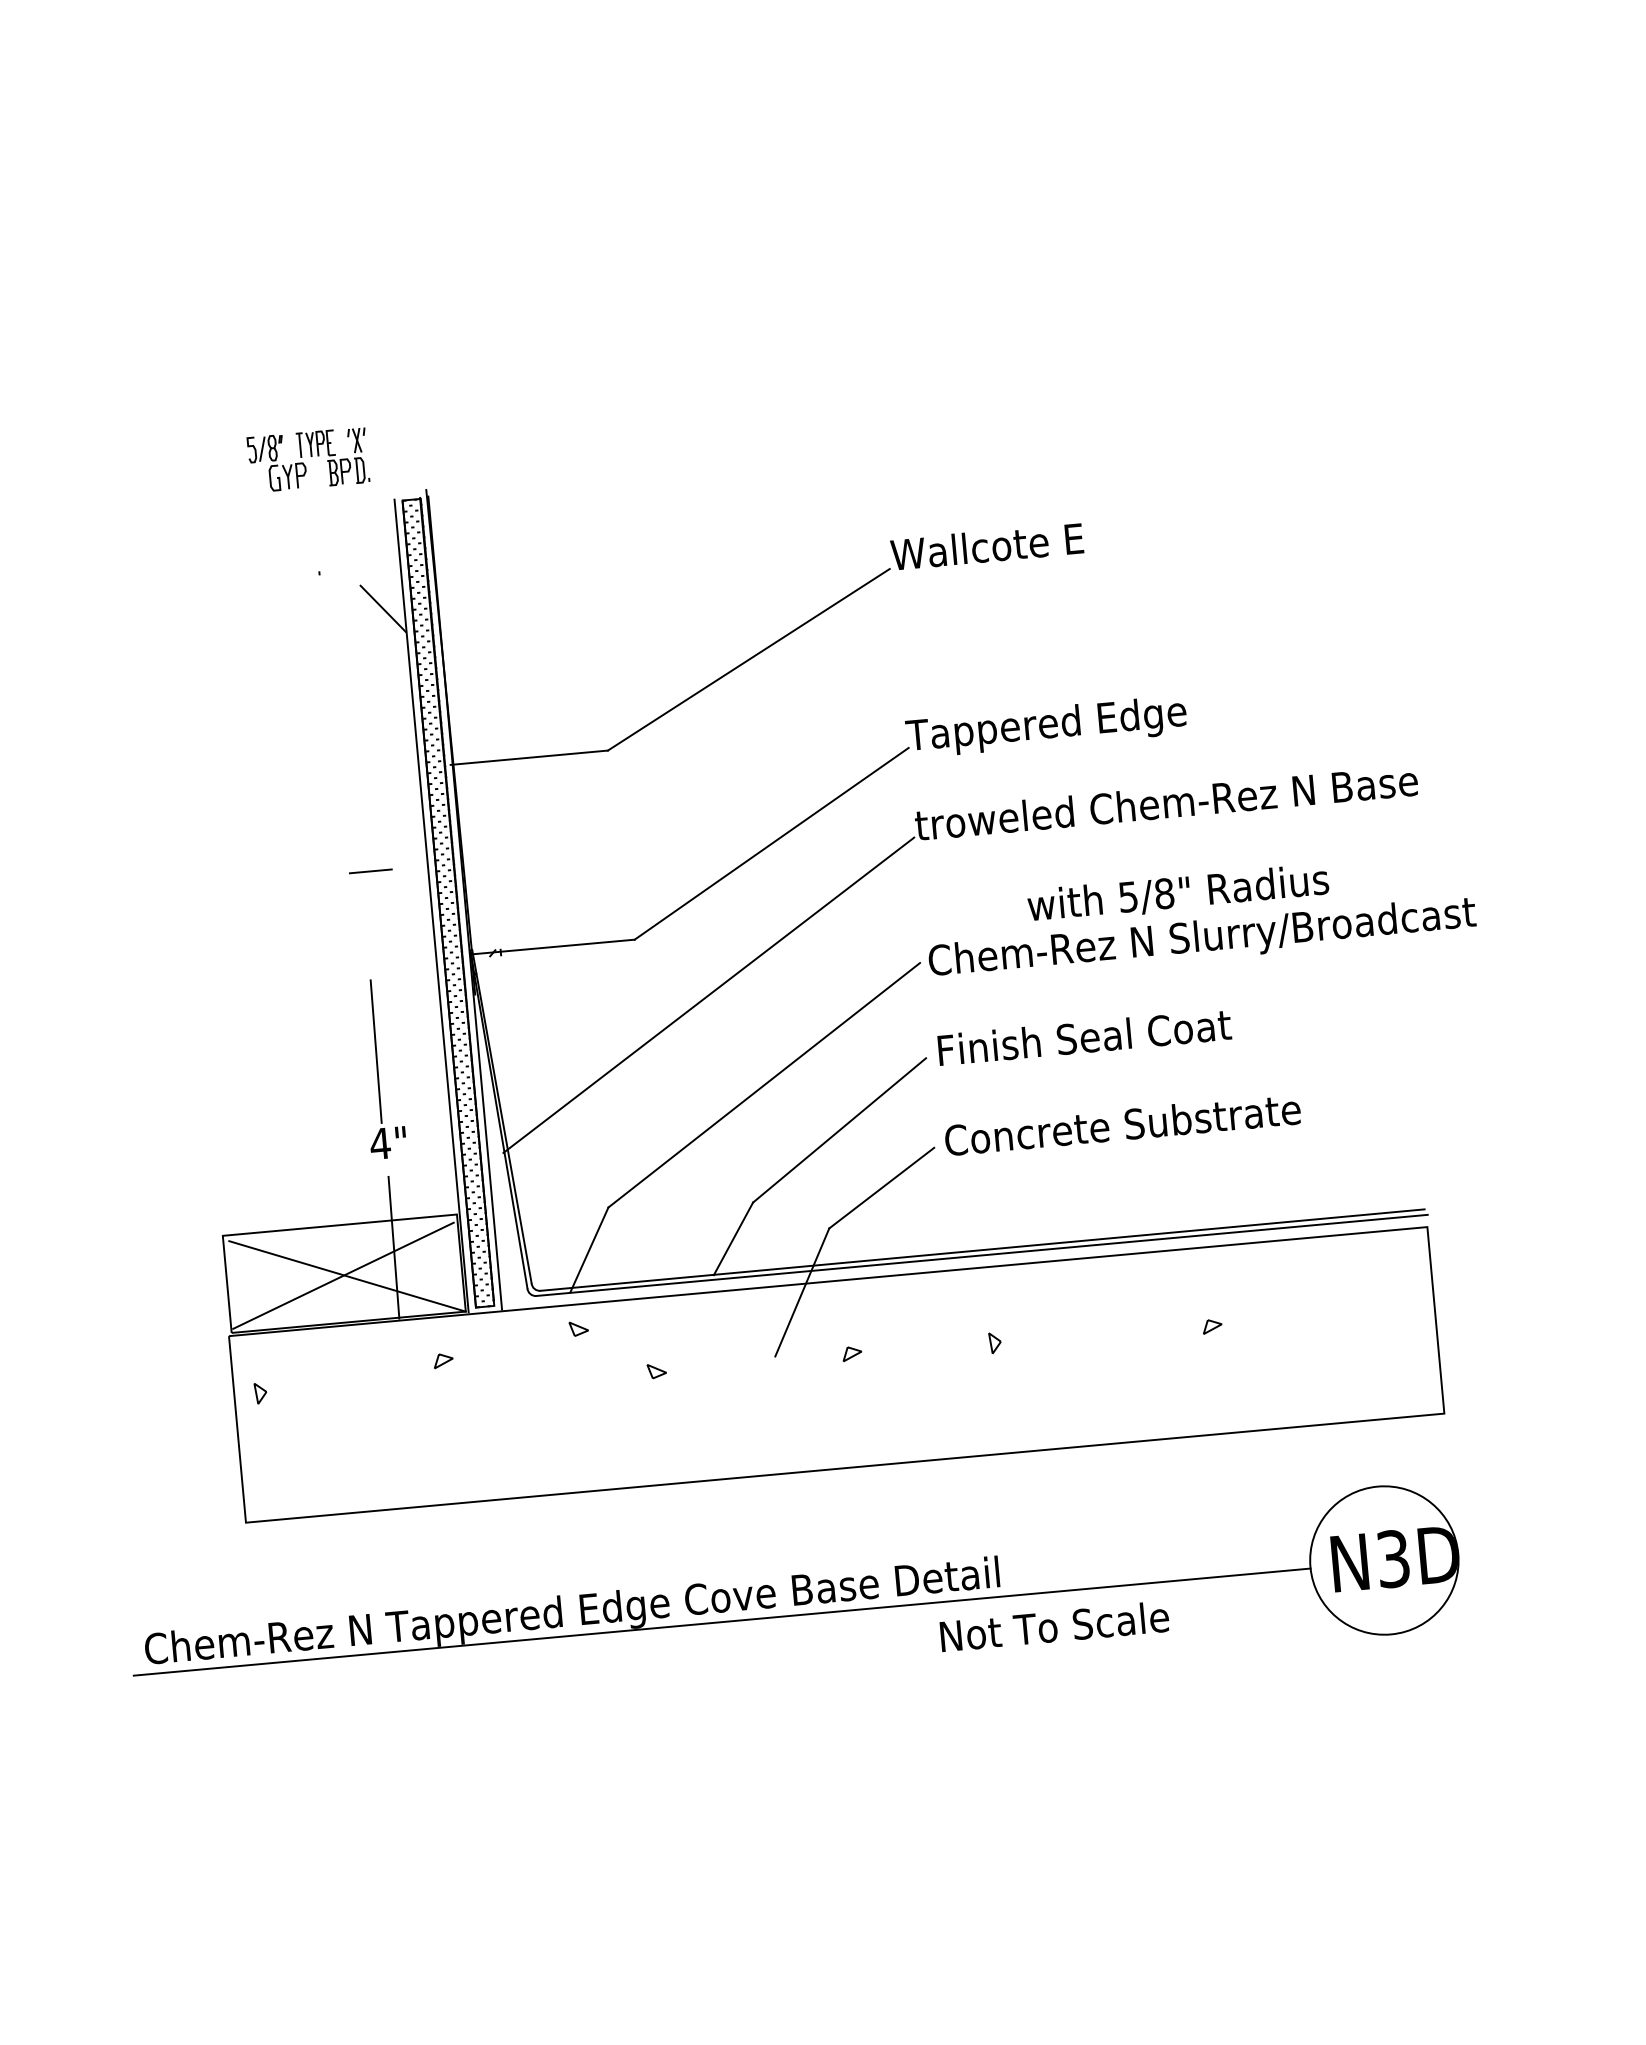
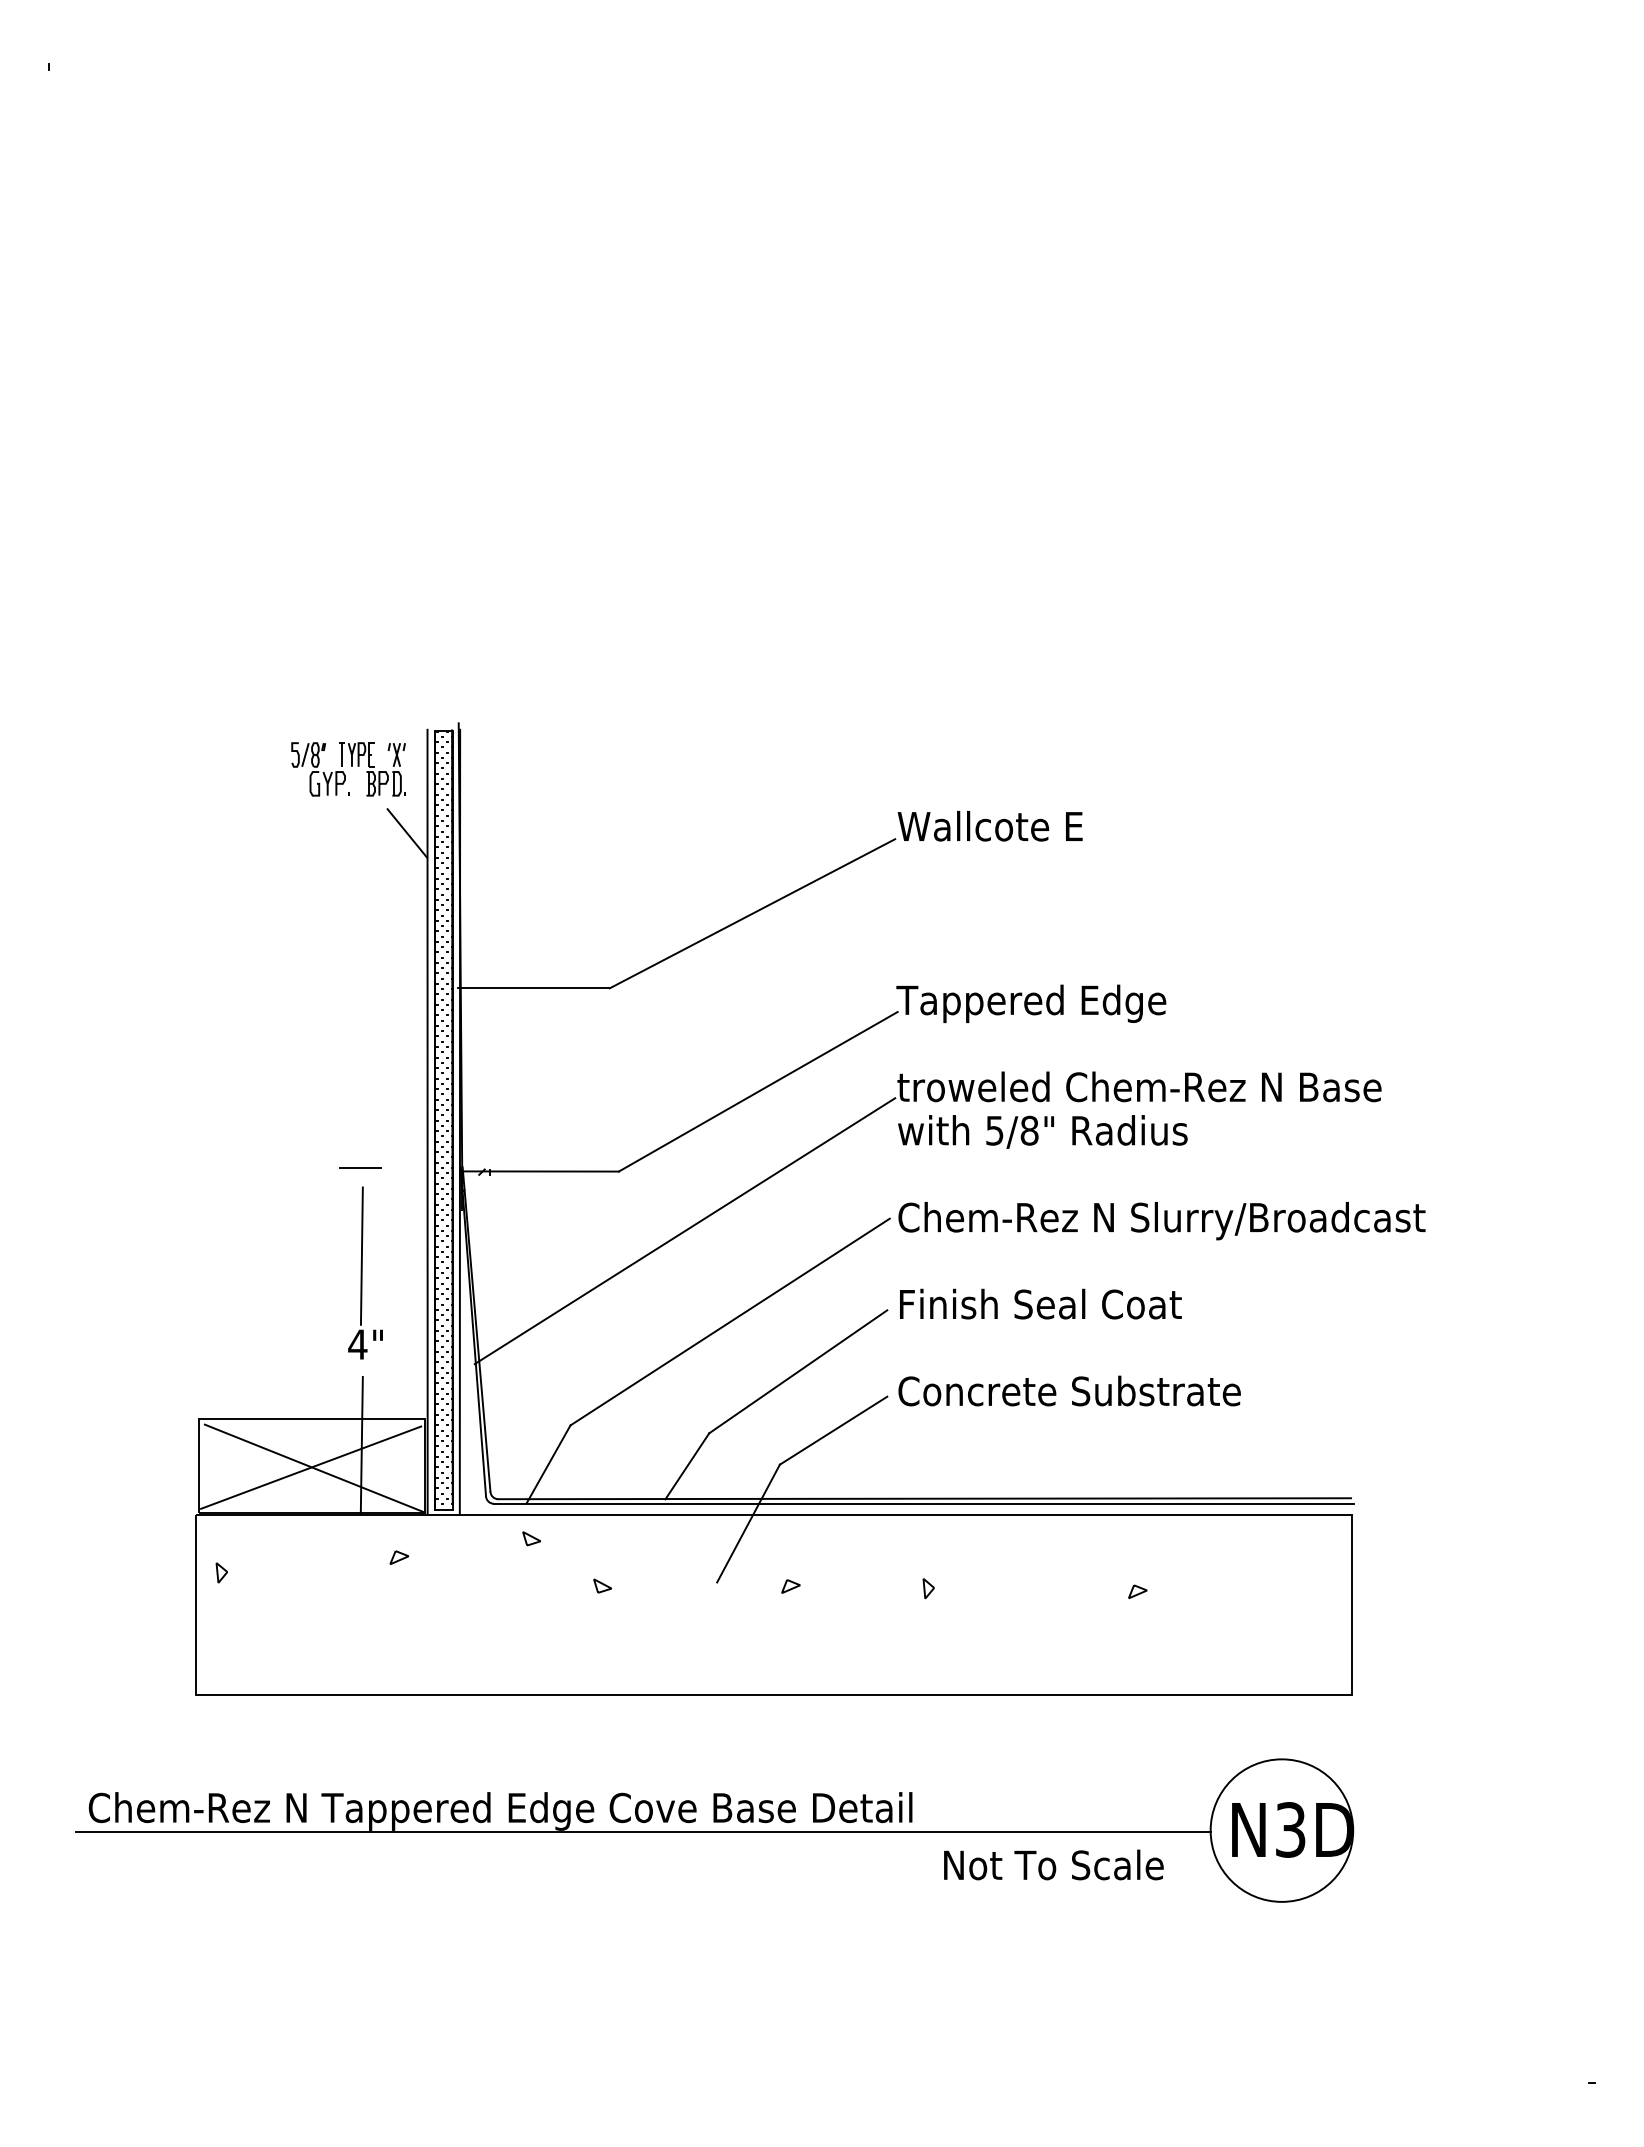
part: (308, 460) -> (348, 769), moved
line: (370, 870) -> (360, 1167), moved
text: (1177, 893) -> (1042, 1131), moved
text: (1054, 1625) -> (1053, 1864), moved

